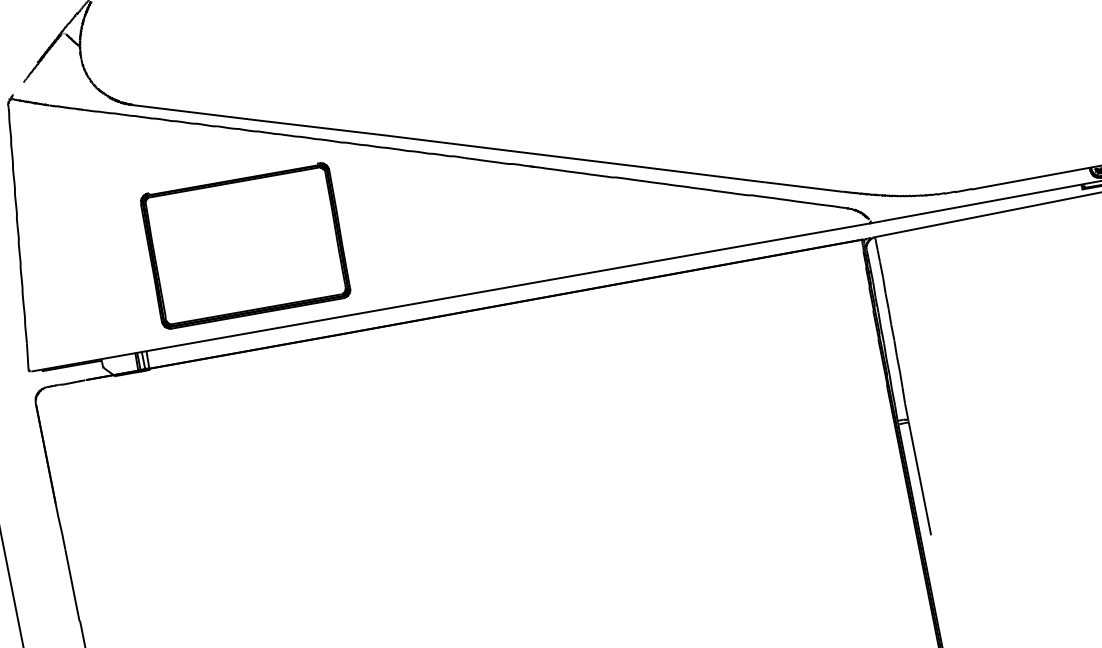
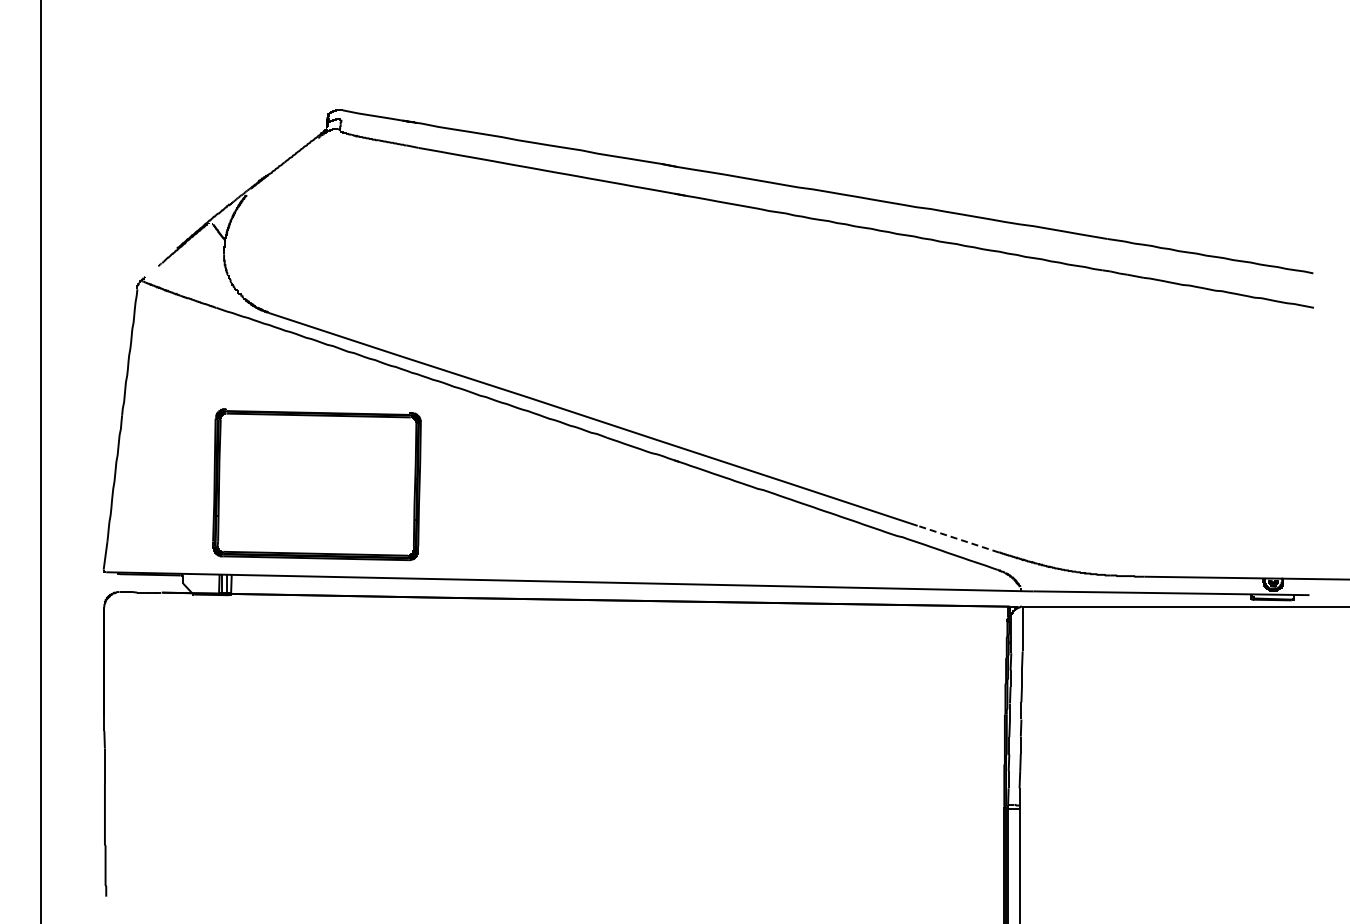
line: (804, 187) -> (958, 539), solid -> dashed
part: (245, 245) -> (316, 484), moved

